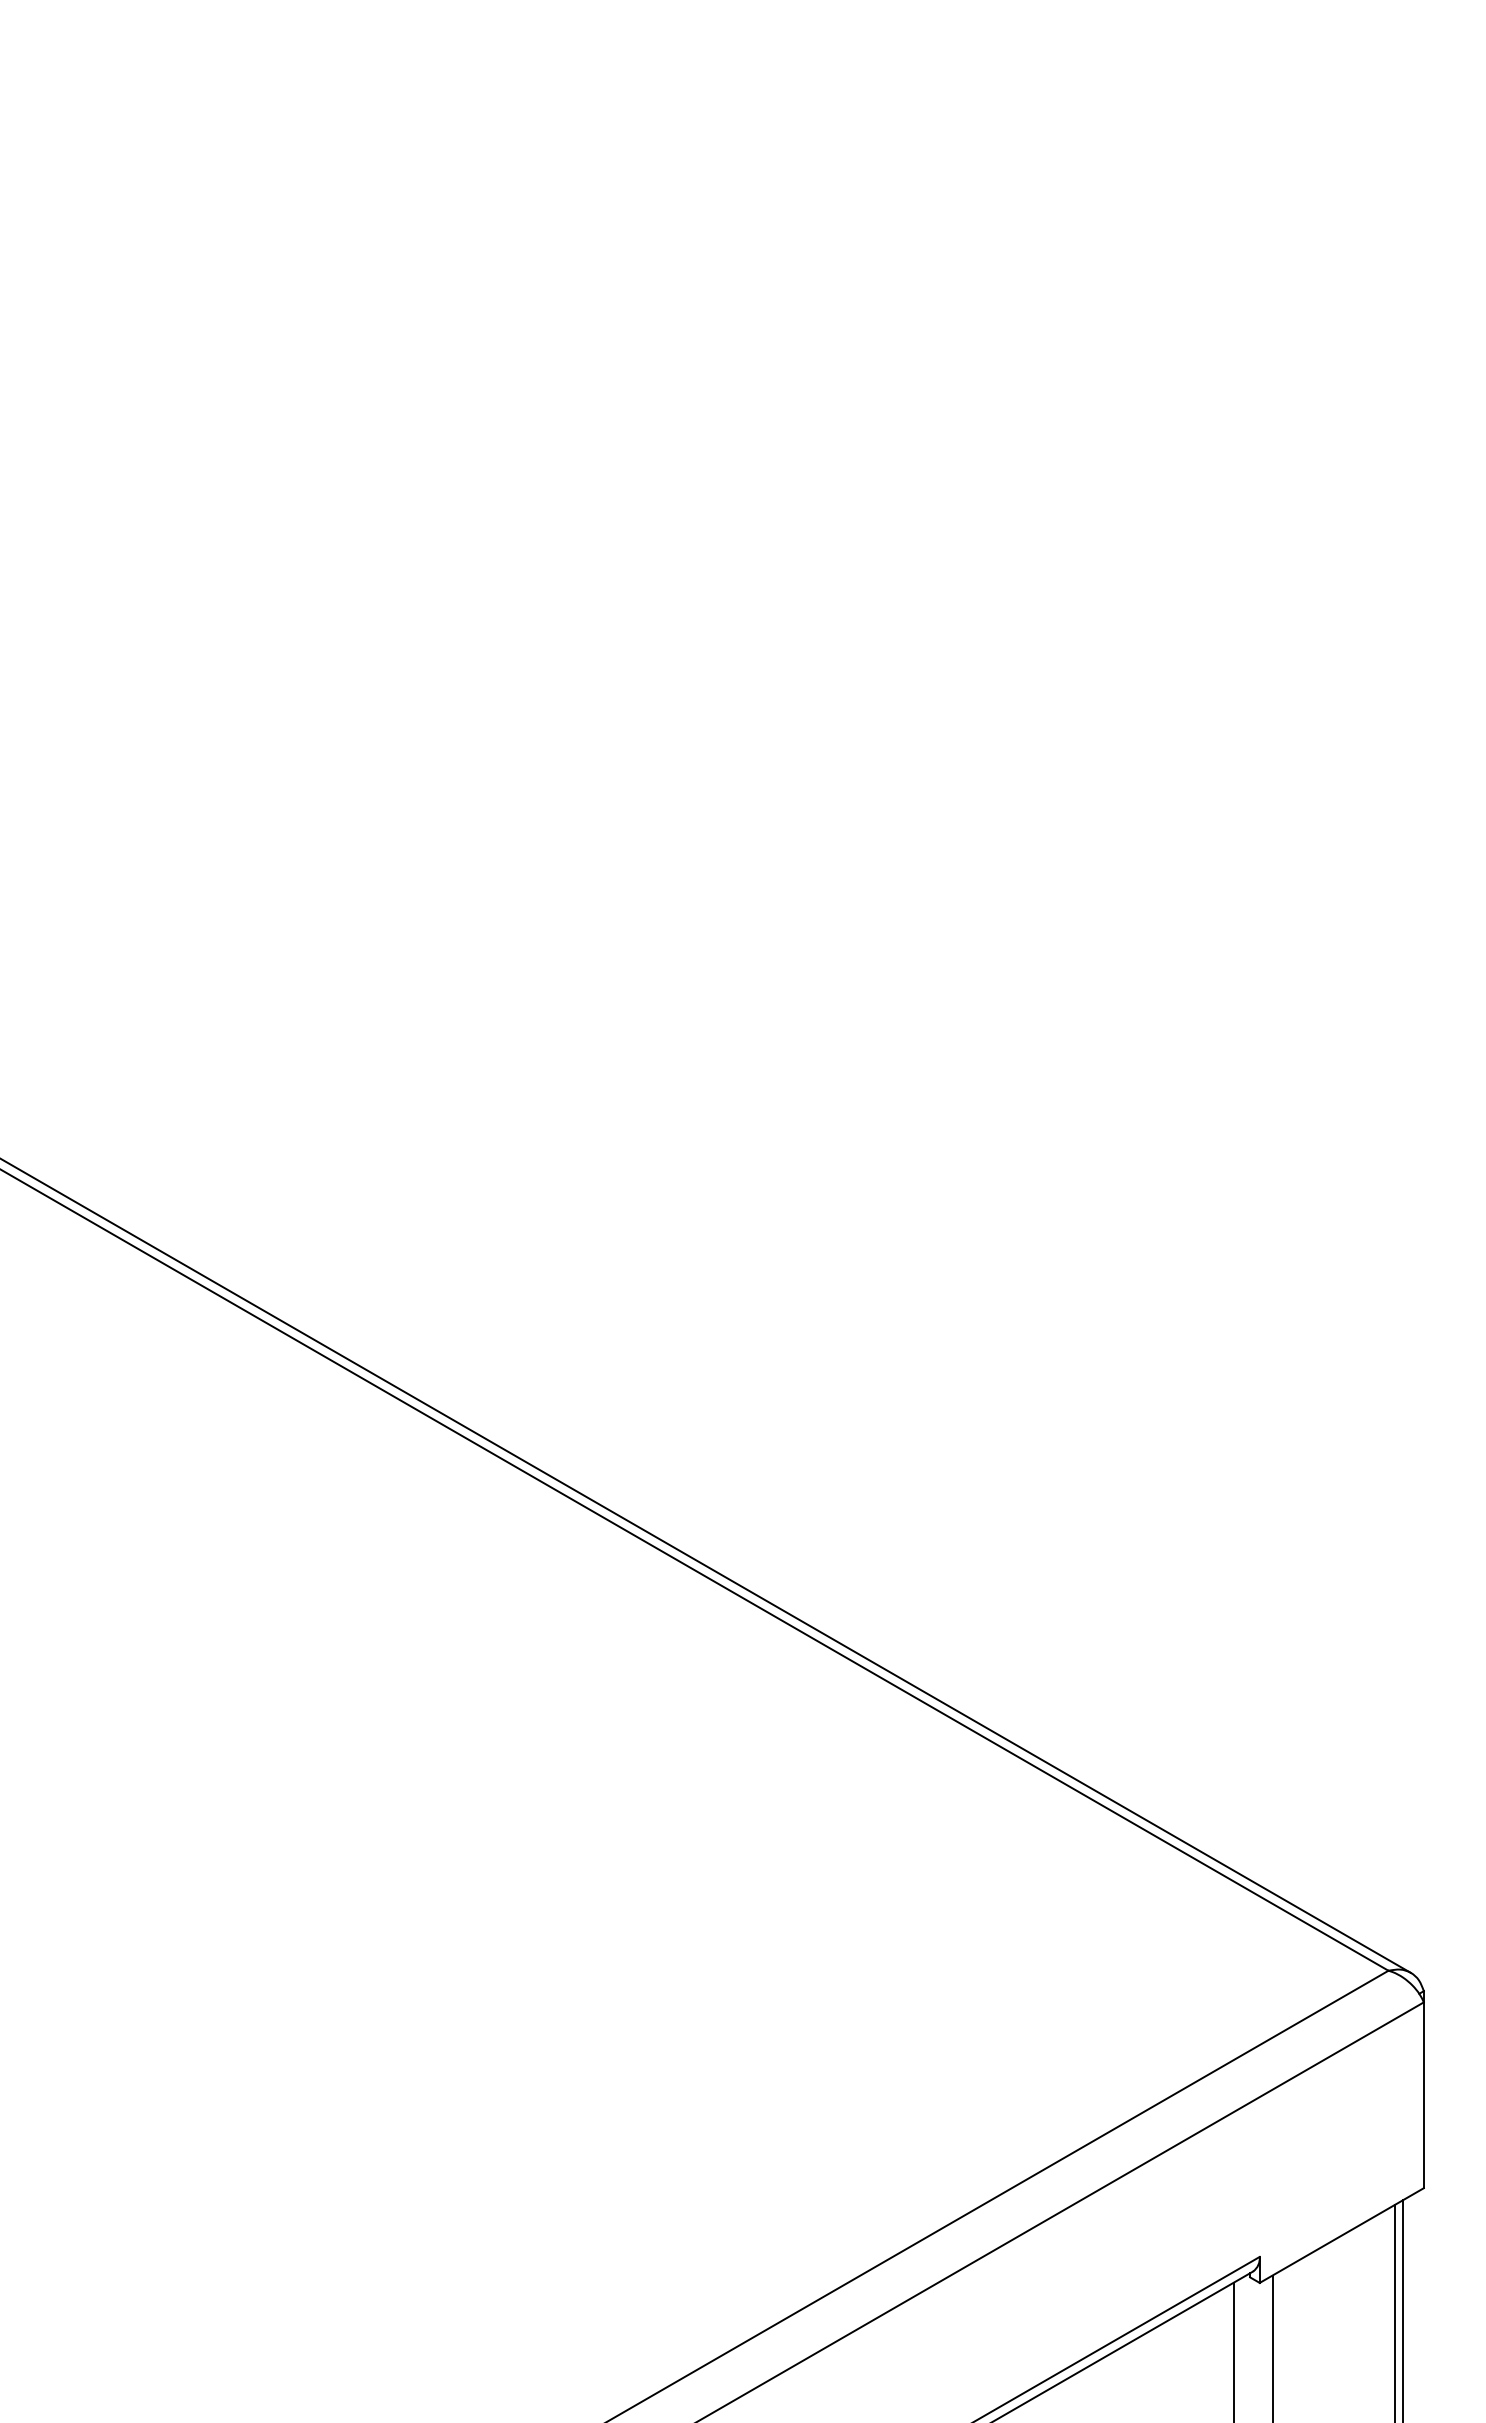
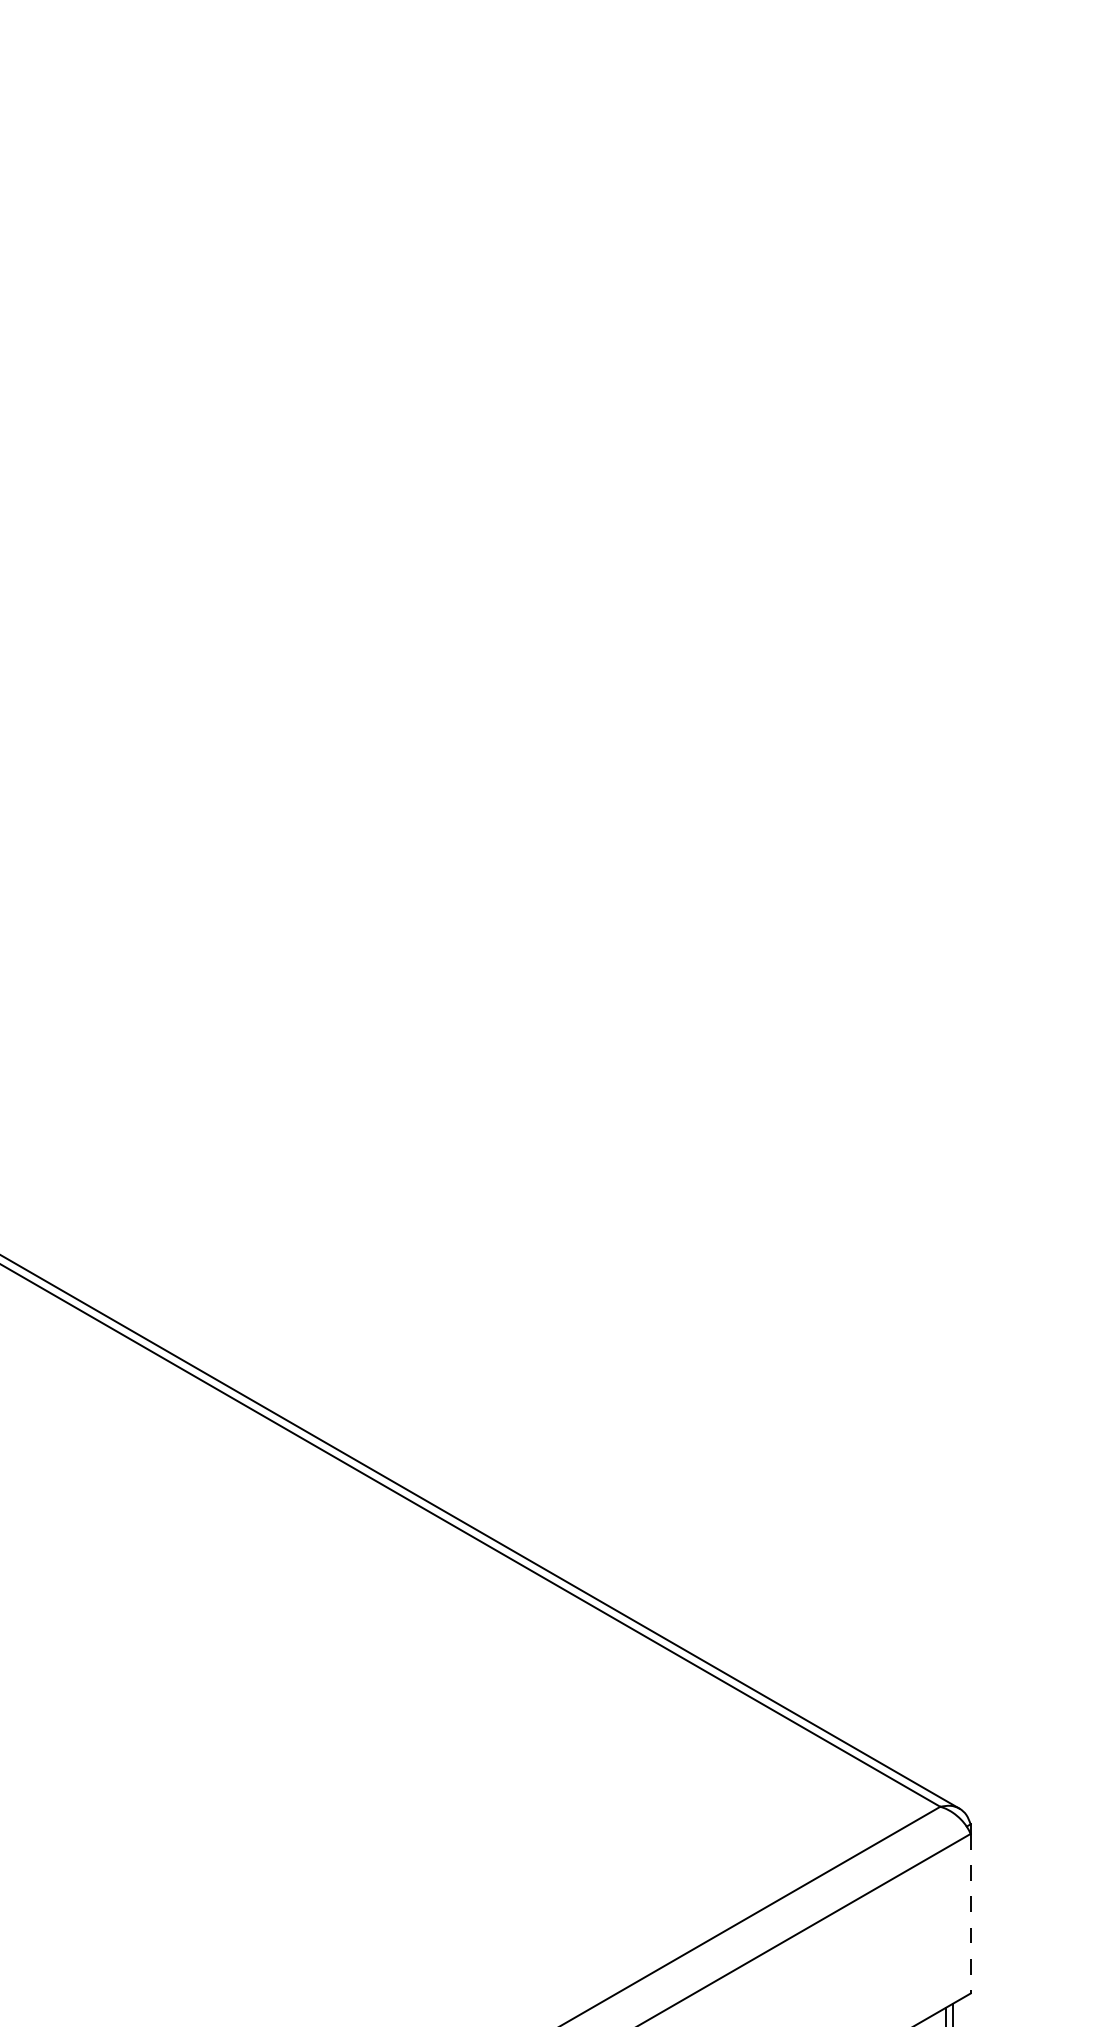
line: (1423, 2095) -> (970, 1913), solid -> dashed

